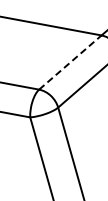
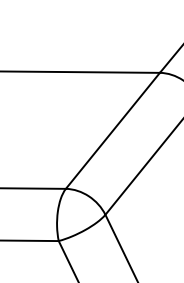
line: (70, 62) -> (113, 130), dashed -> solid

